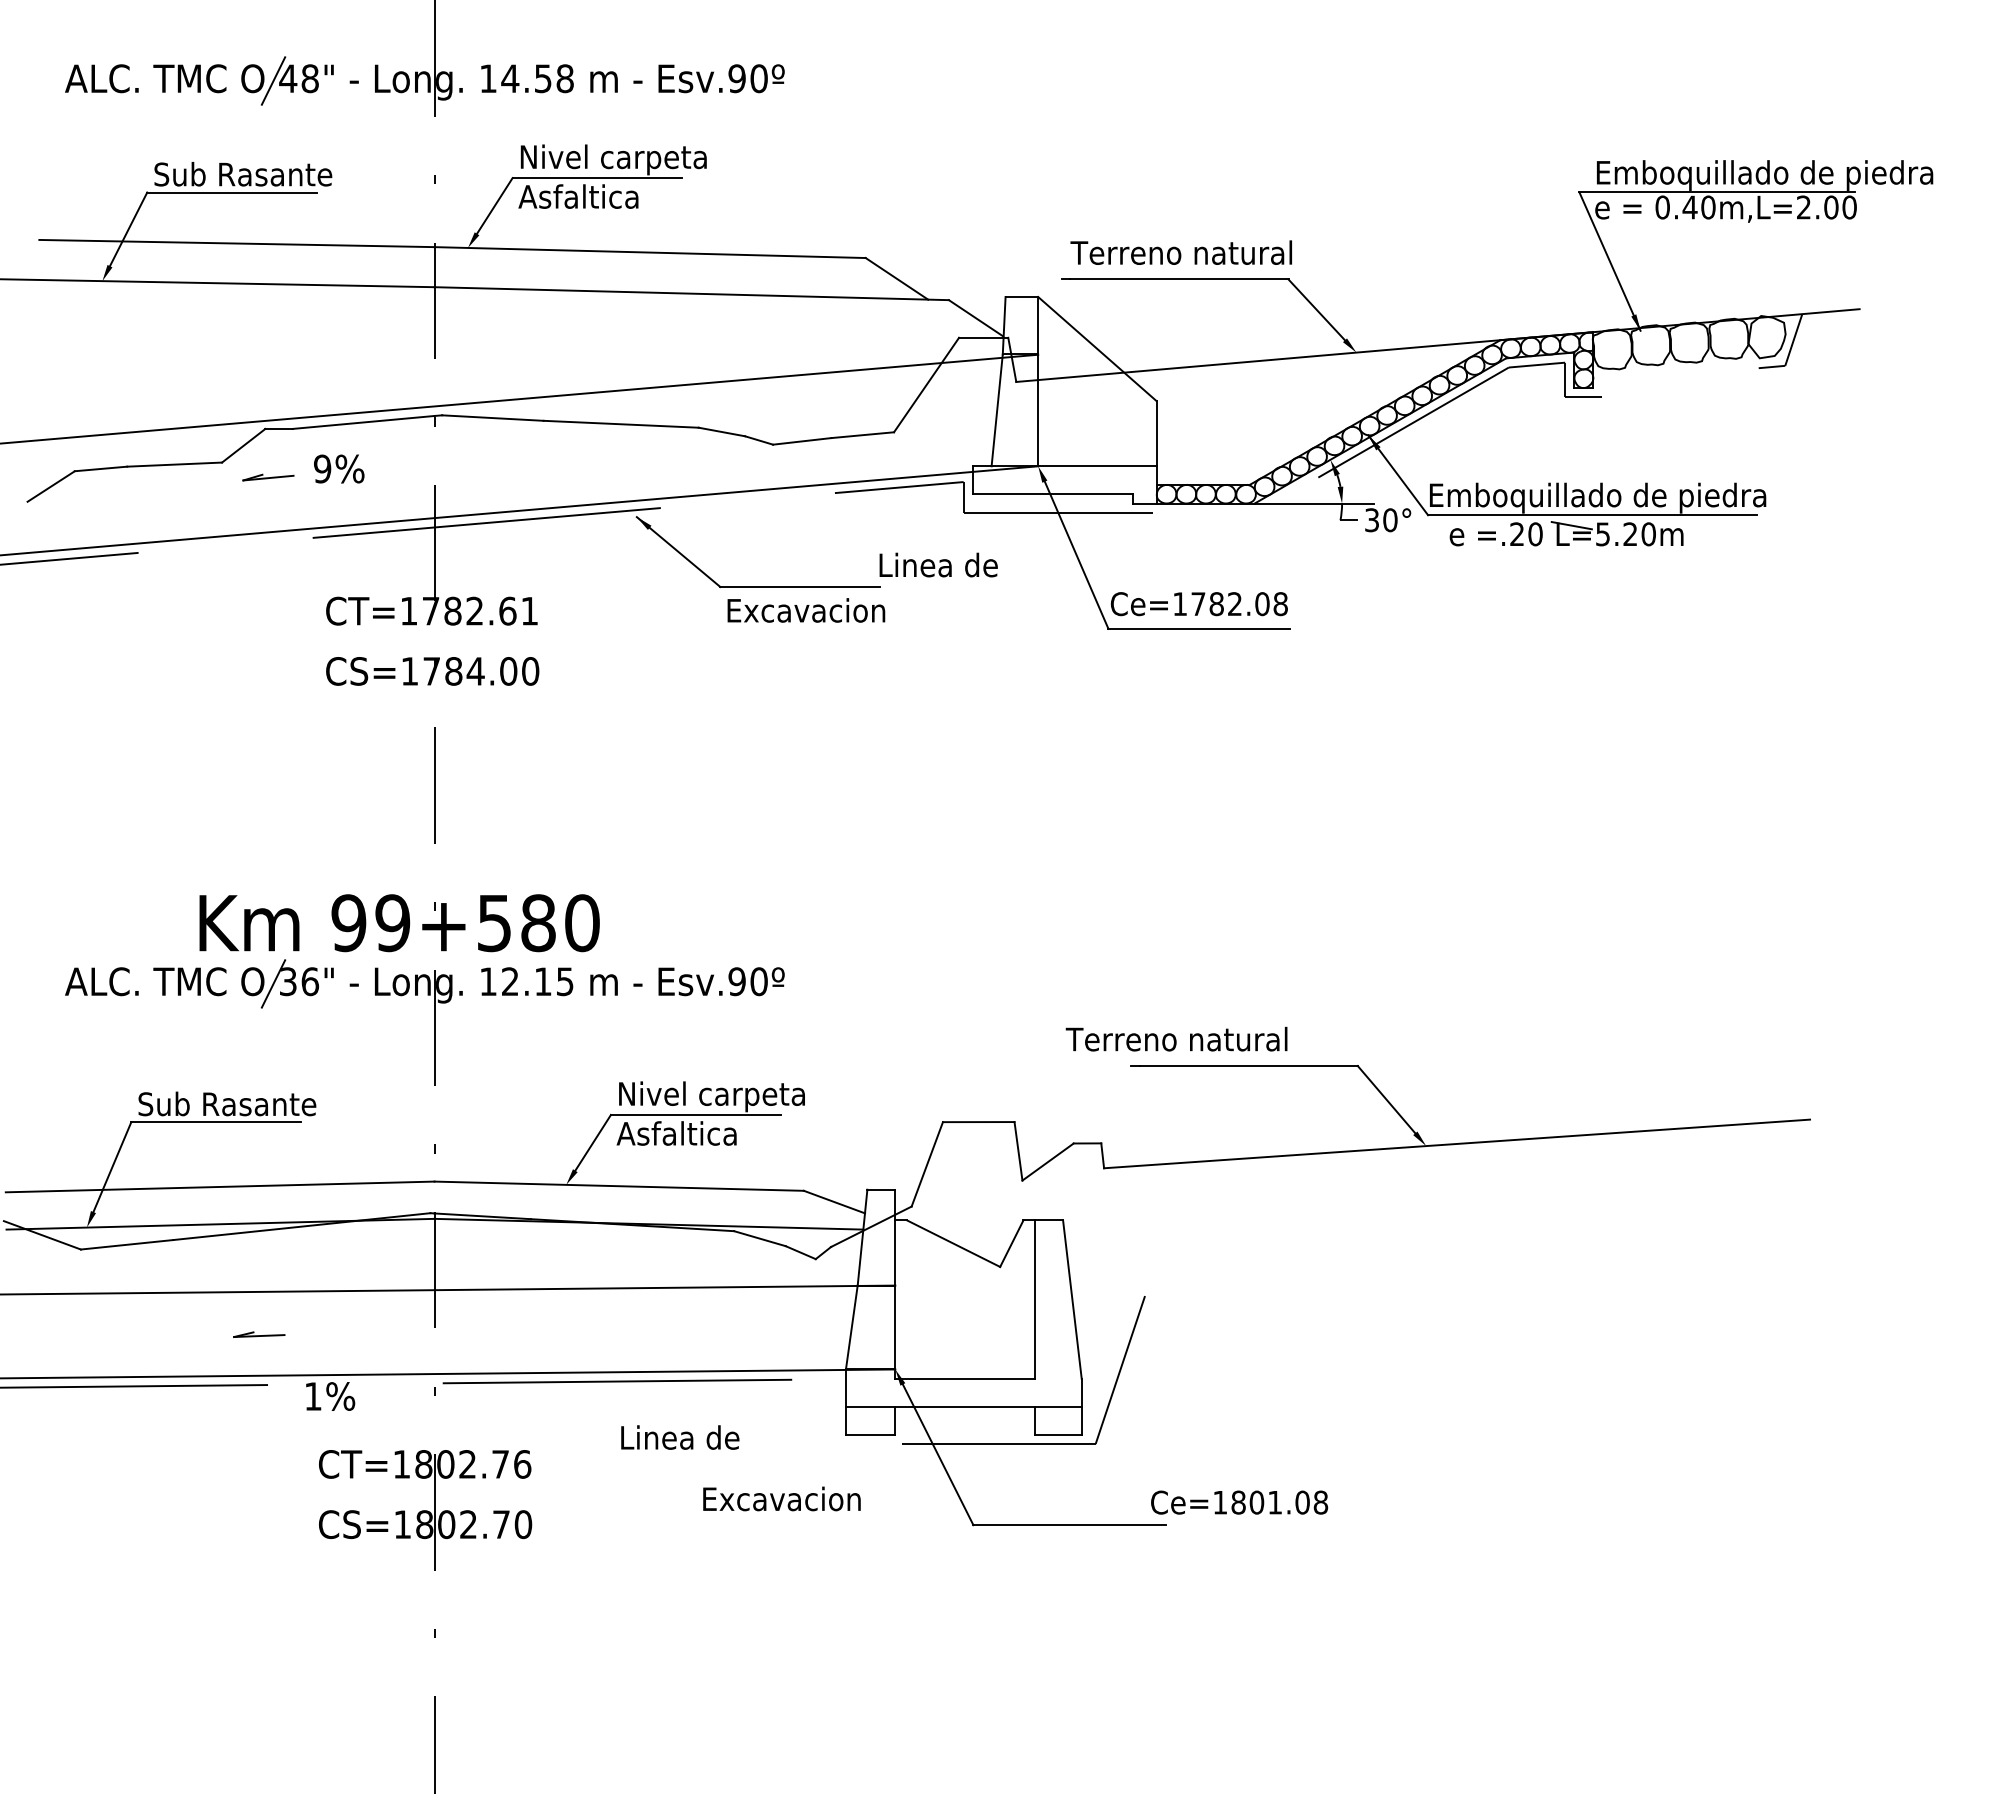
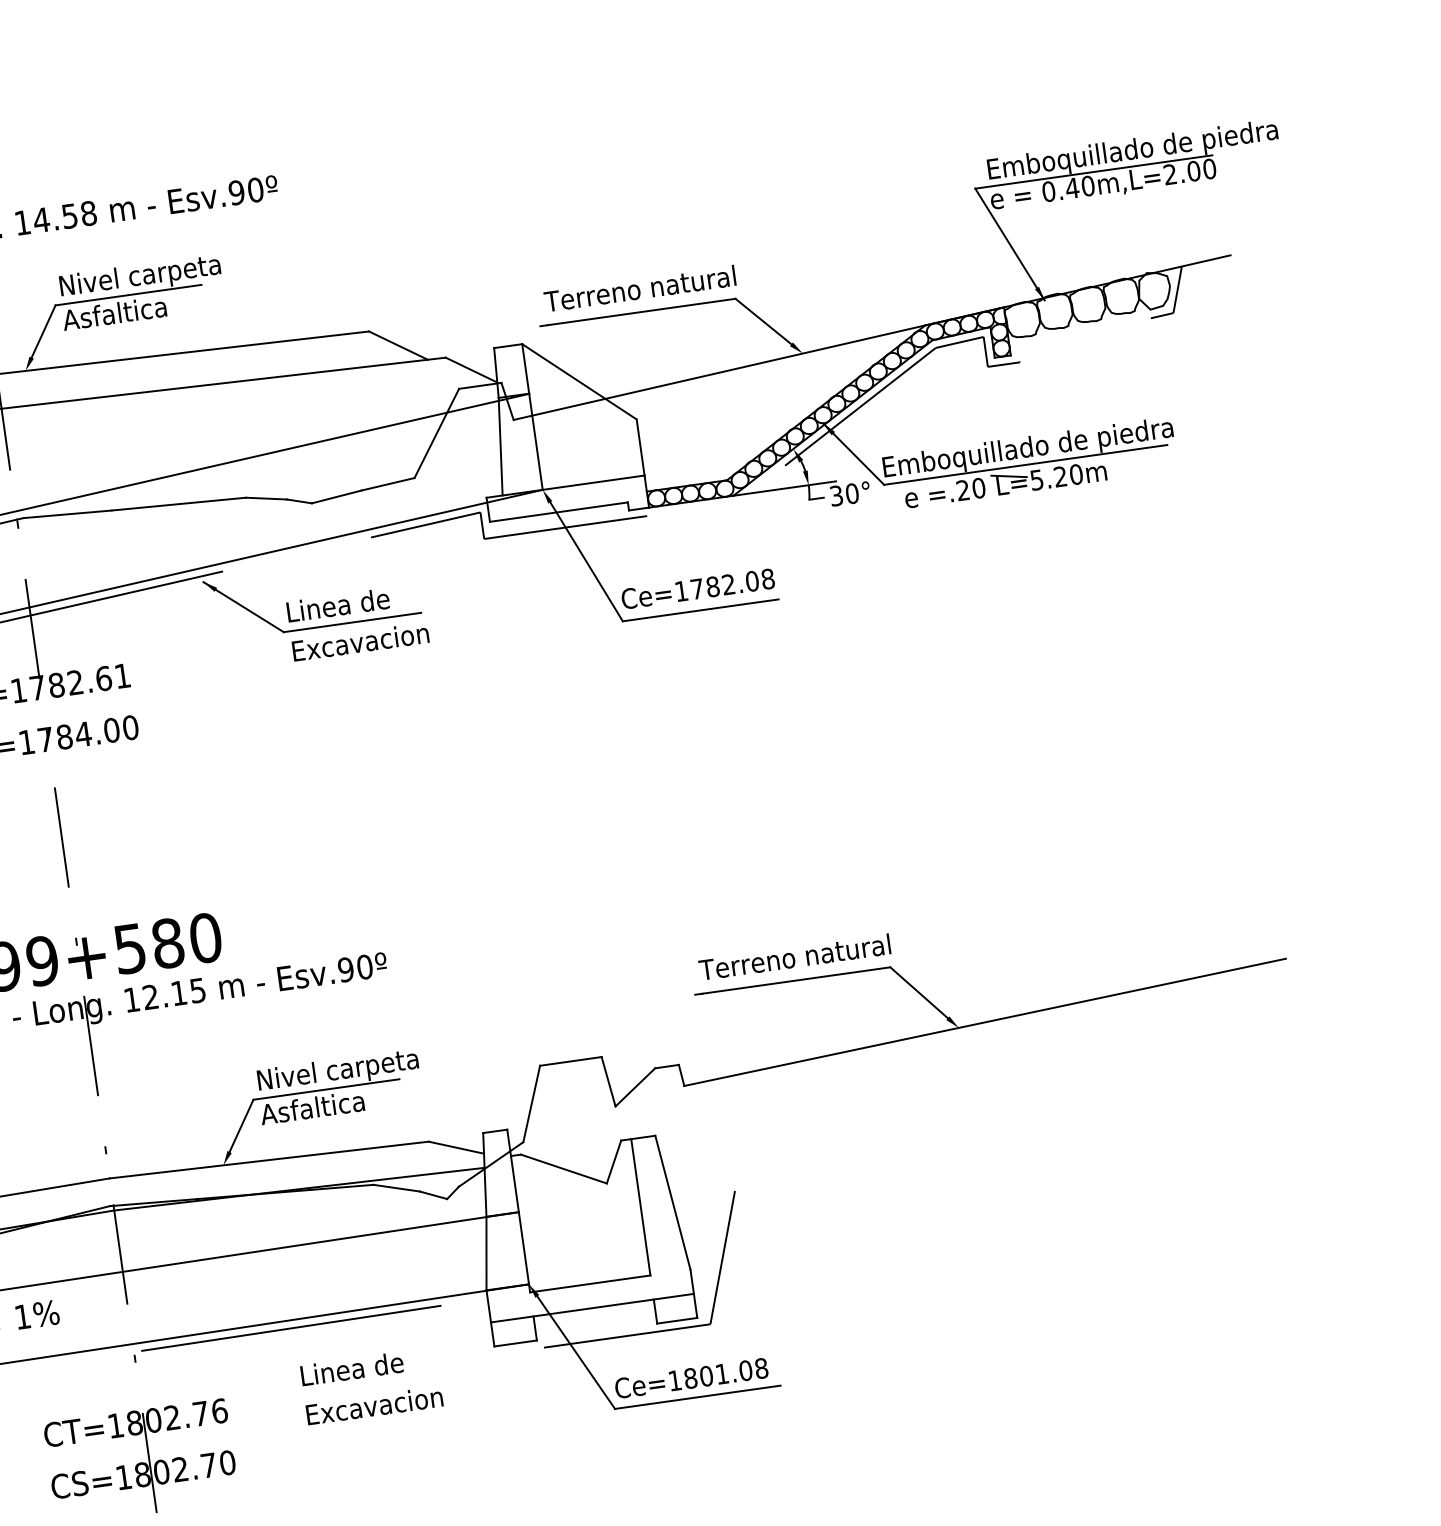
text: (938, 564) -> (337, 604), moved
text: (1176, 1038) -> (794, 956), moved
text: (330, 1396) -> (37, 1314), moved
text: (781, 1498) -> (374, 1405), moved
text: (1239, 1502) -> (691, 1378), moved

